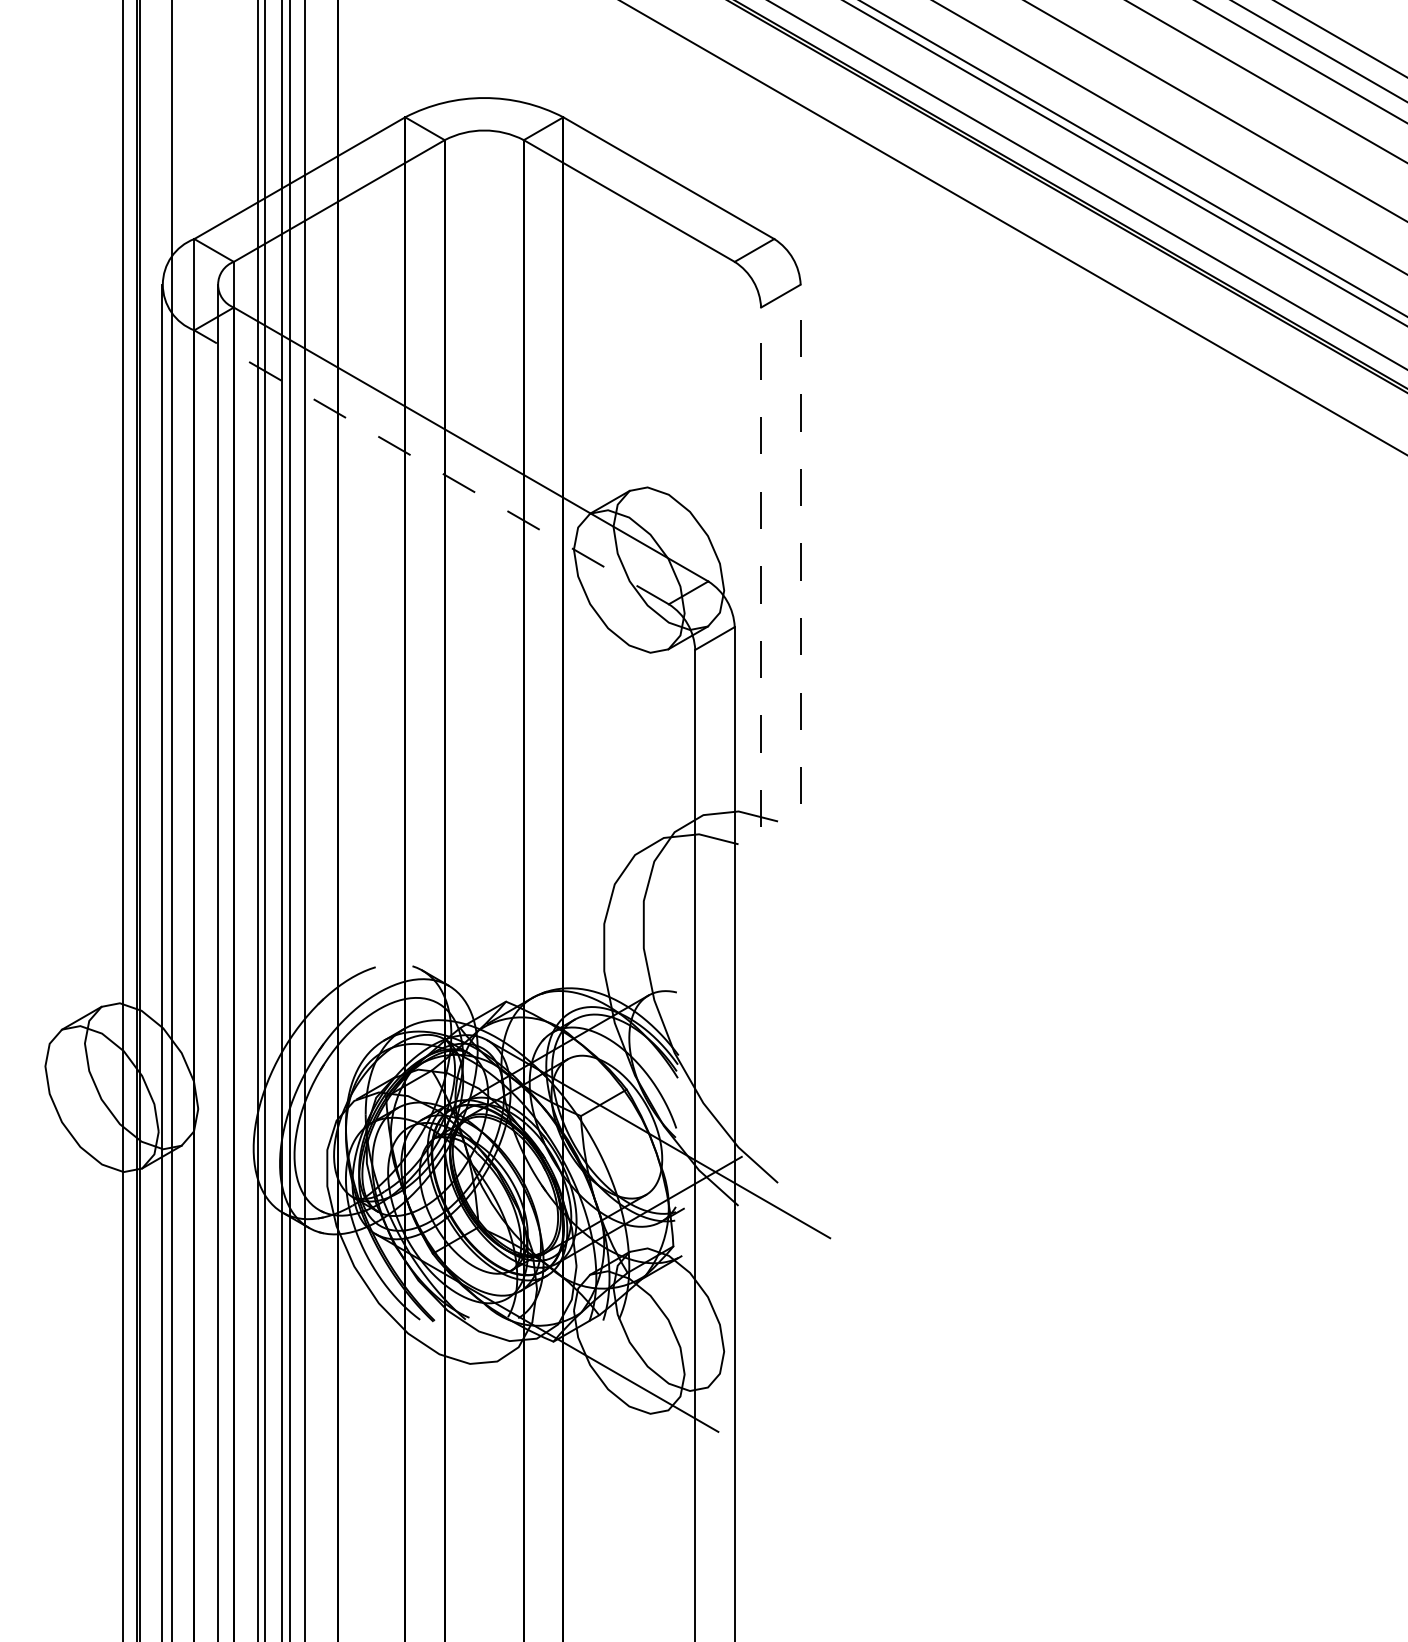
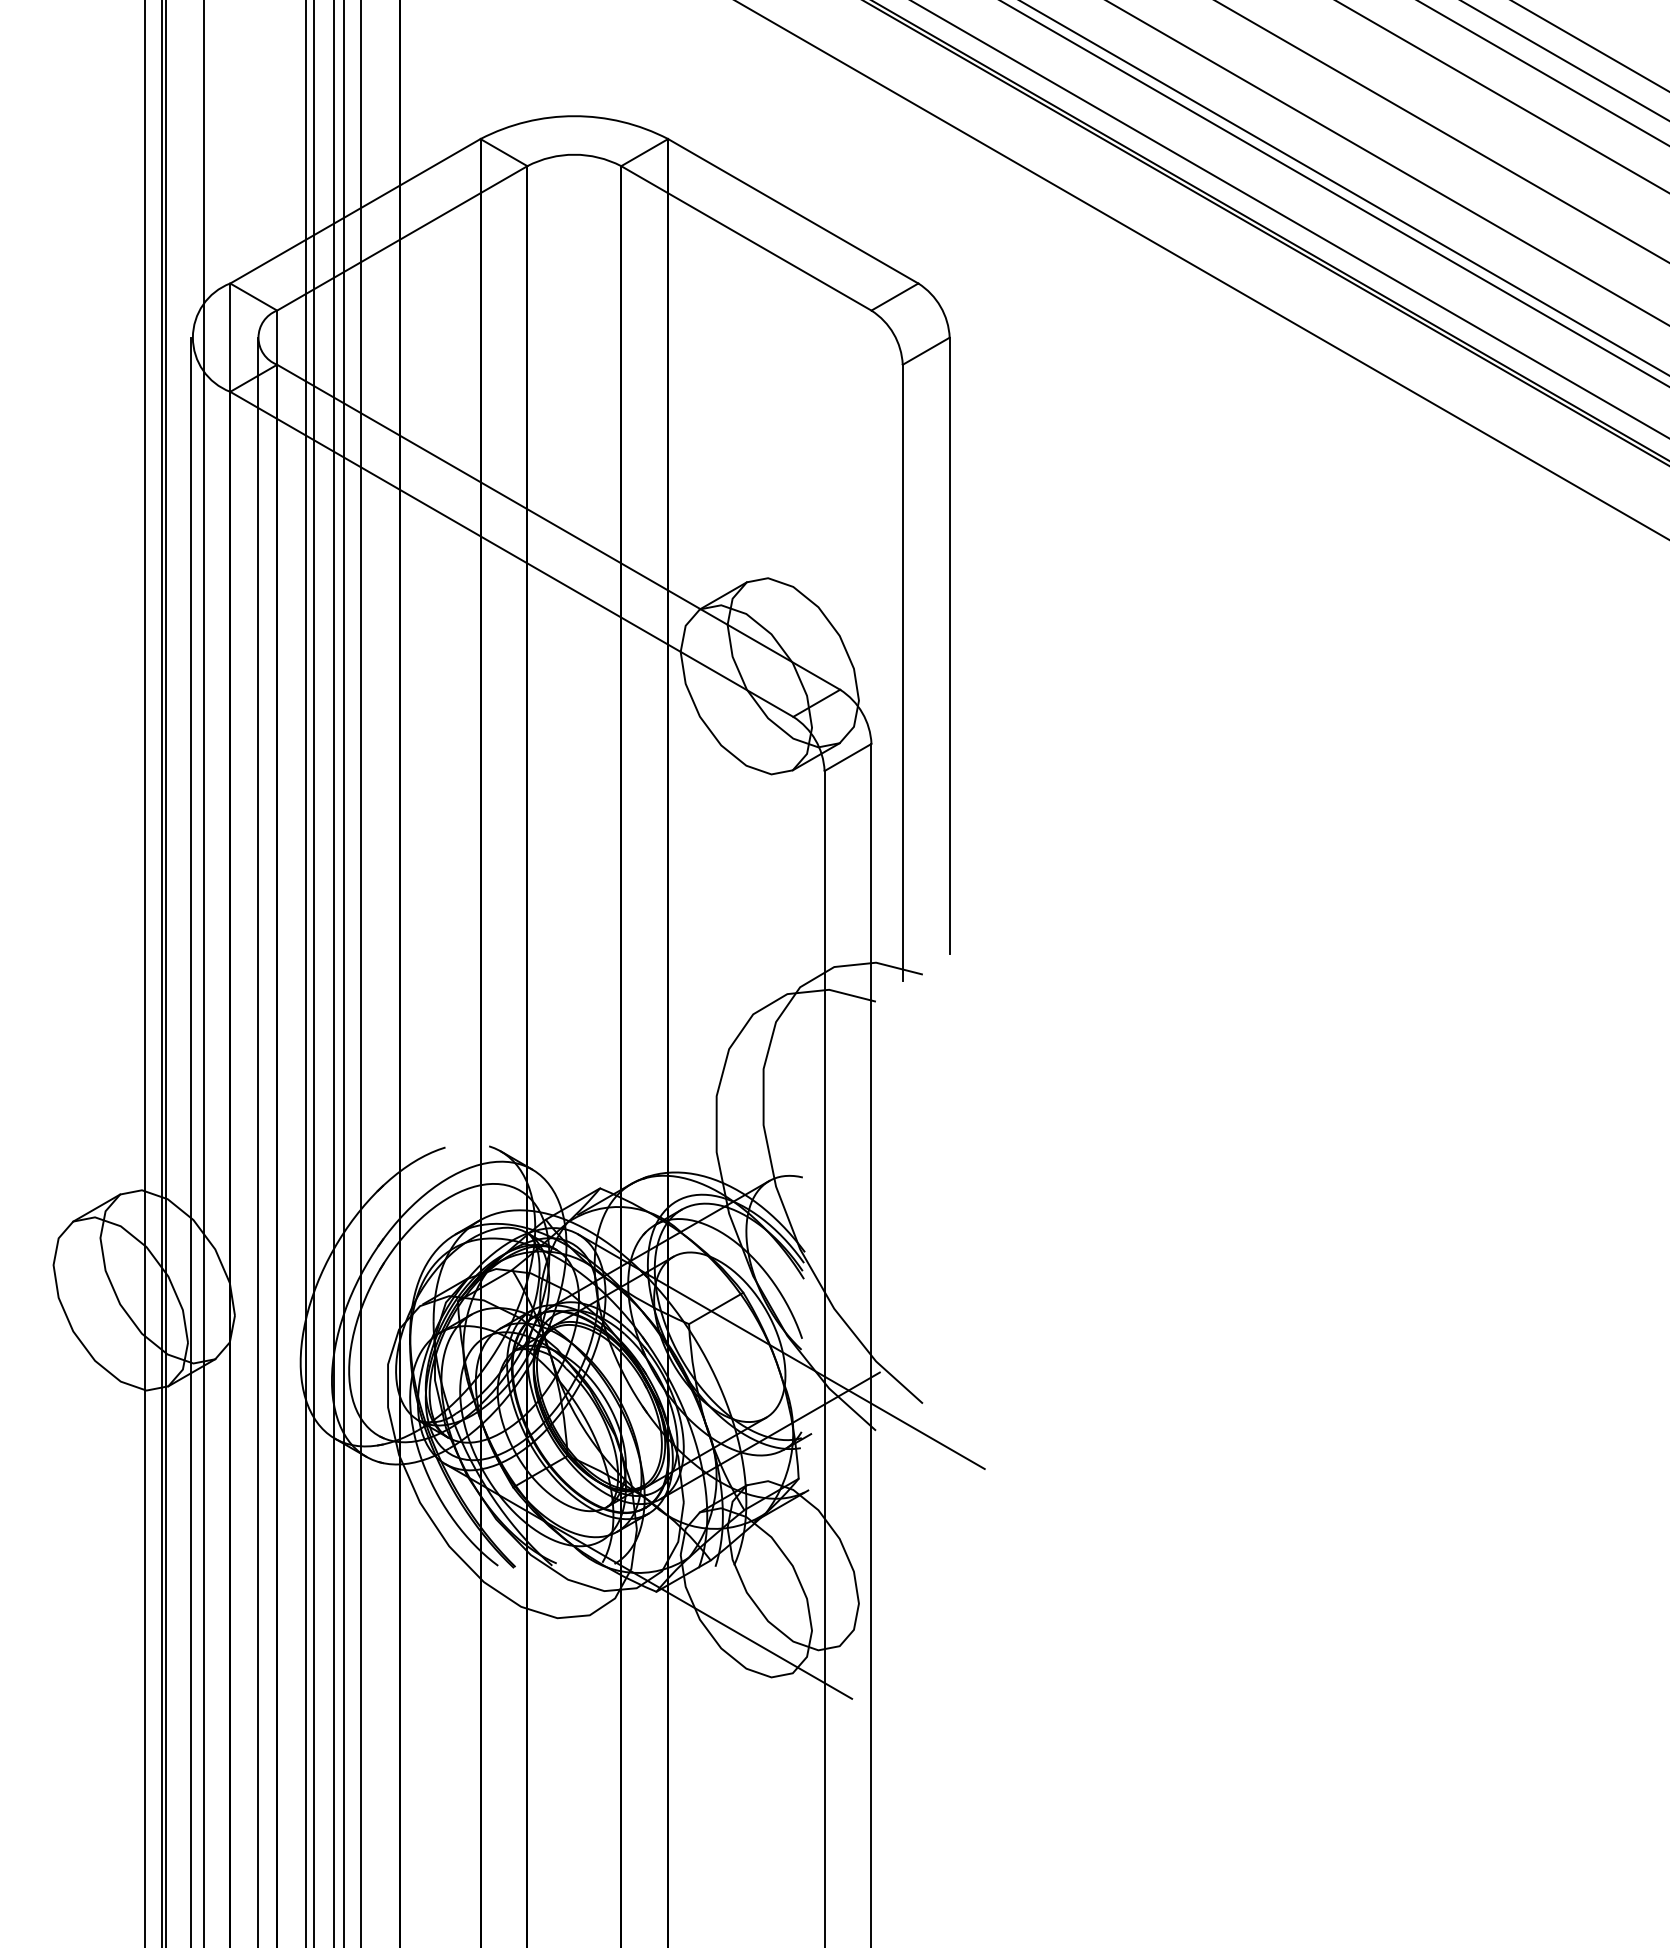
line: (431, 467) -> (511, 554), dashed -> solid
line: (800, 544) -> (949, 645), dashed -> solid
line: (760, 566) -> (902, 672), dashed -> solid

